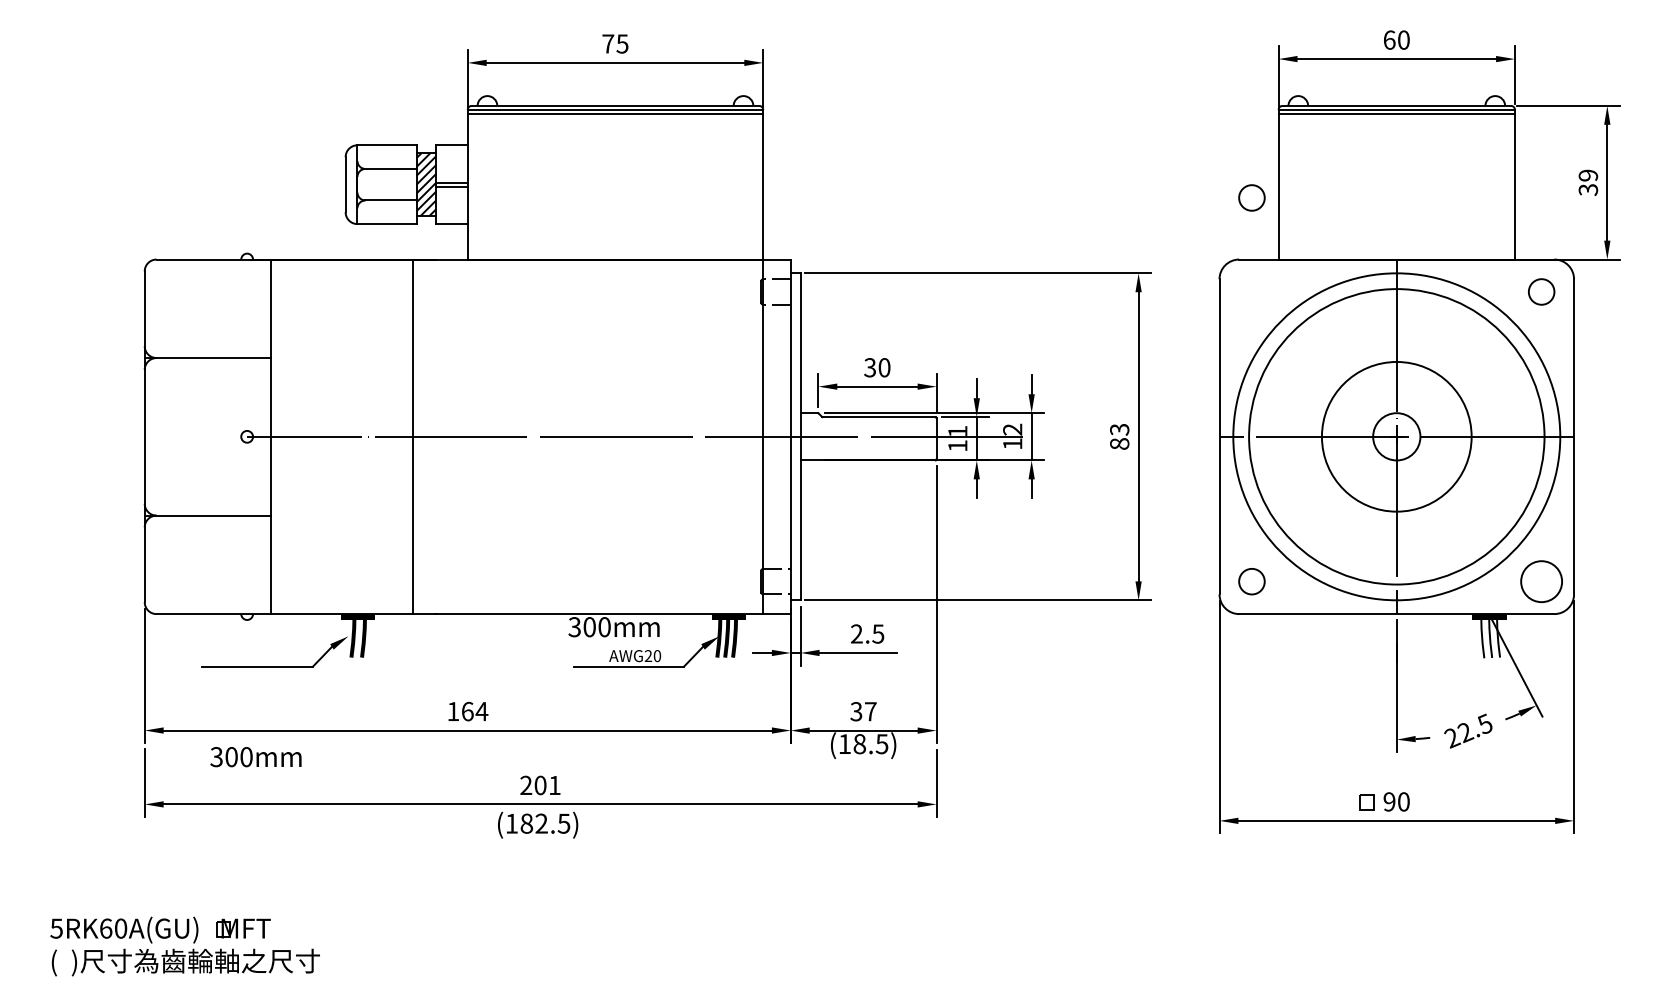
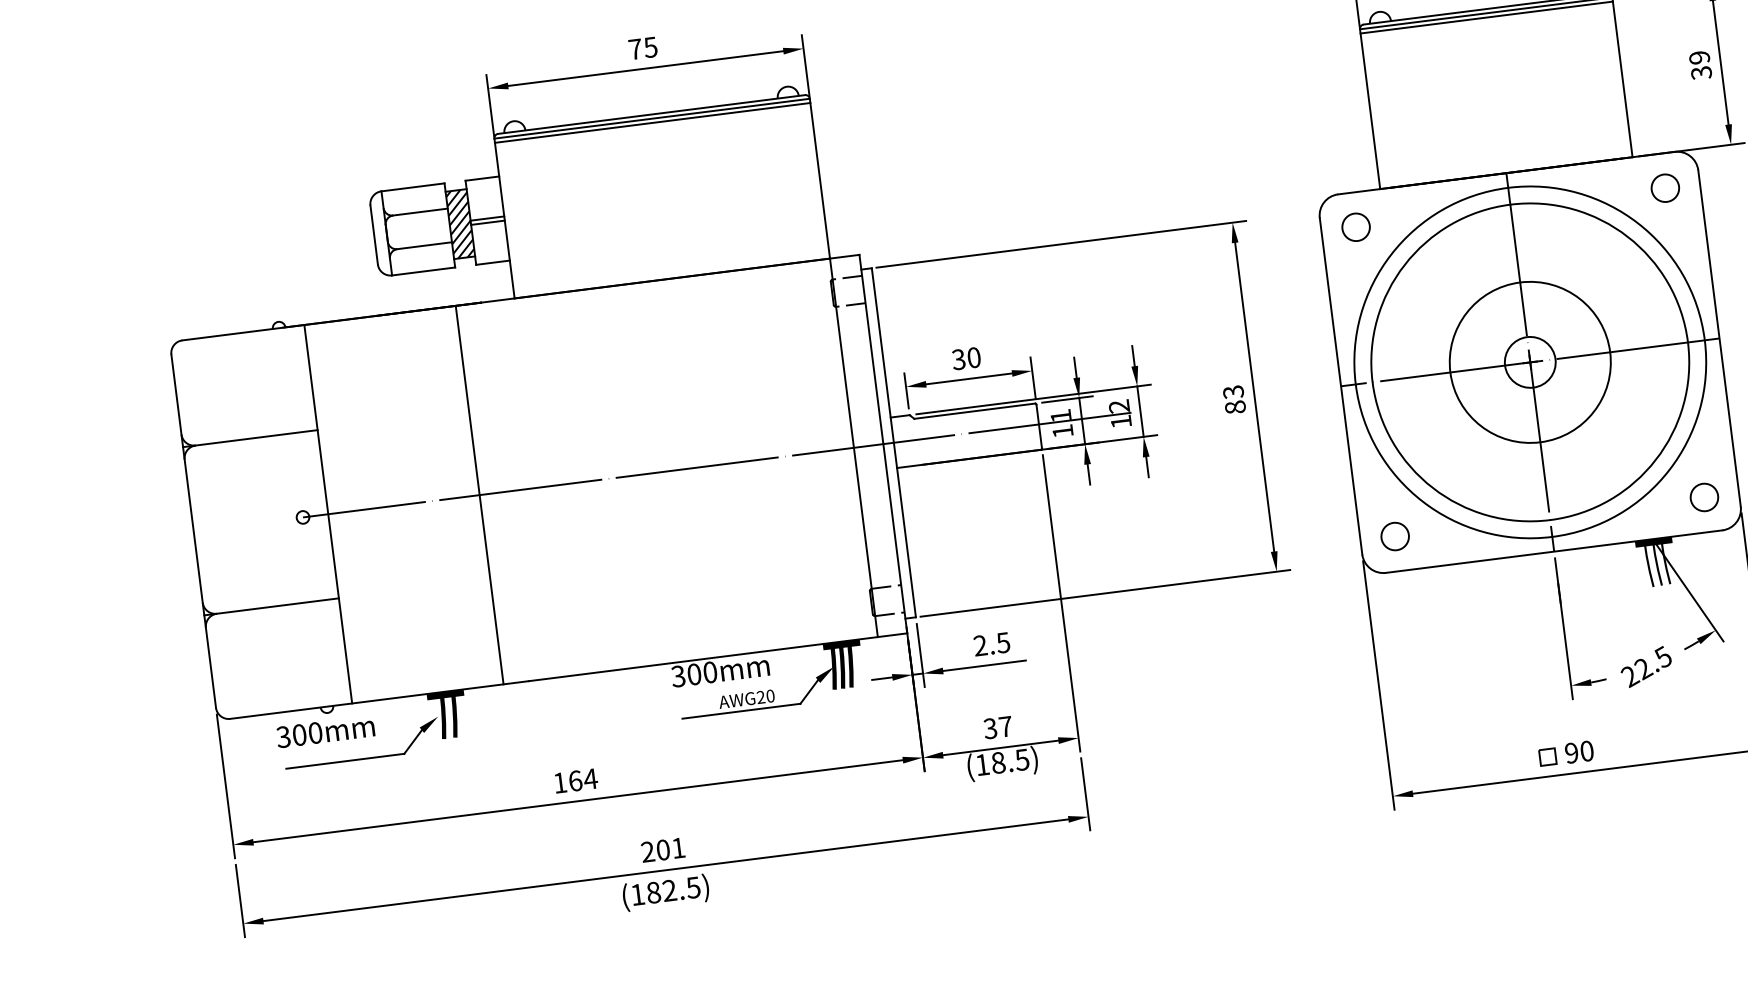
circle: (1251, 197) -> (1355, 226), moved
circle: (1541, 581) -> (1704, 497), size x0.62
text: (255, 757) -> (325, 732), moved

